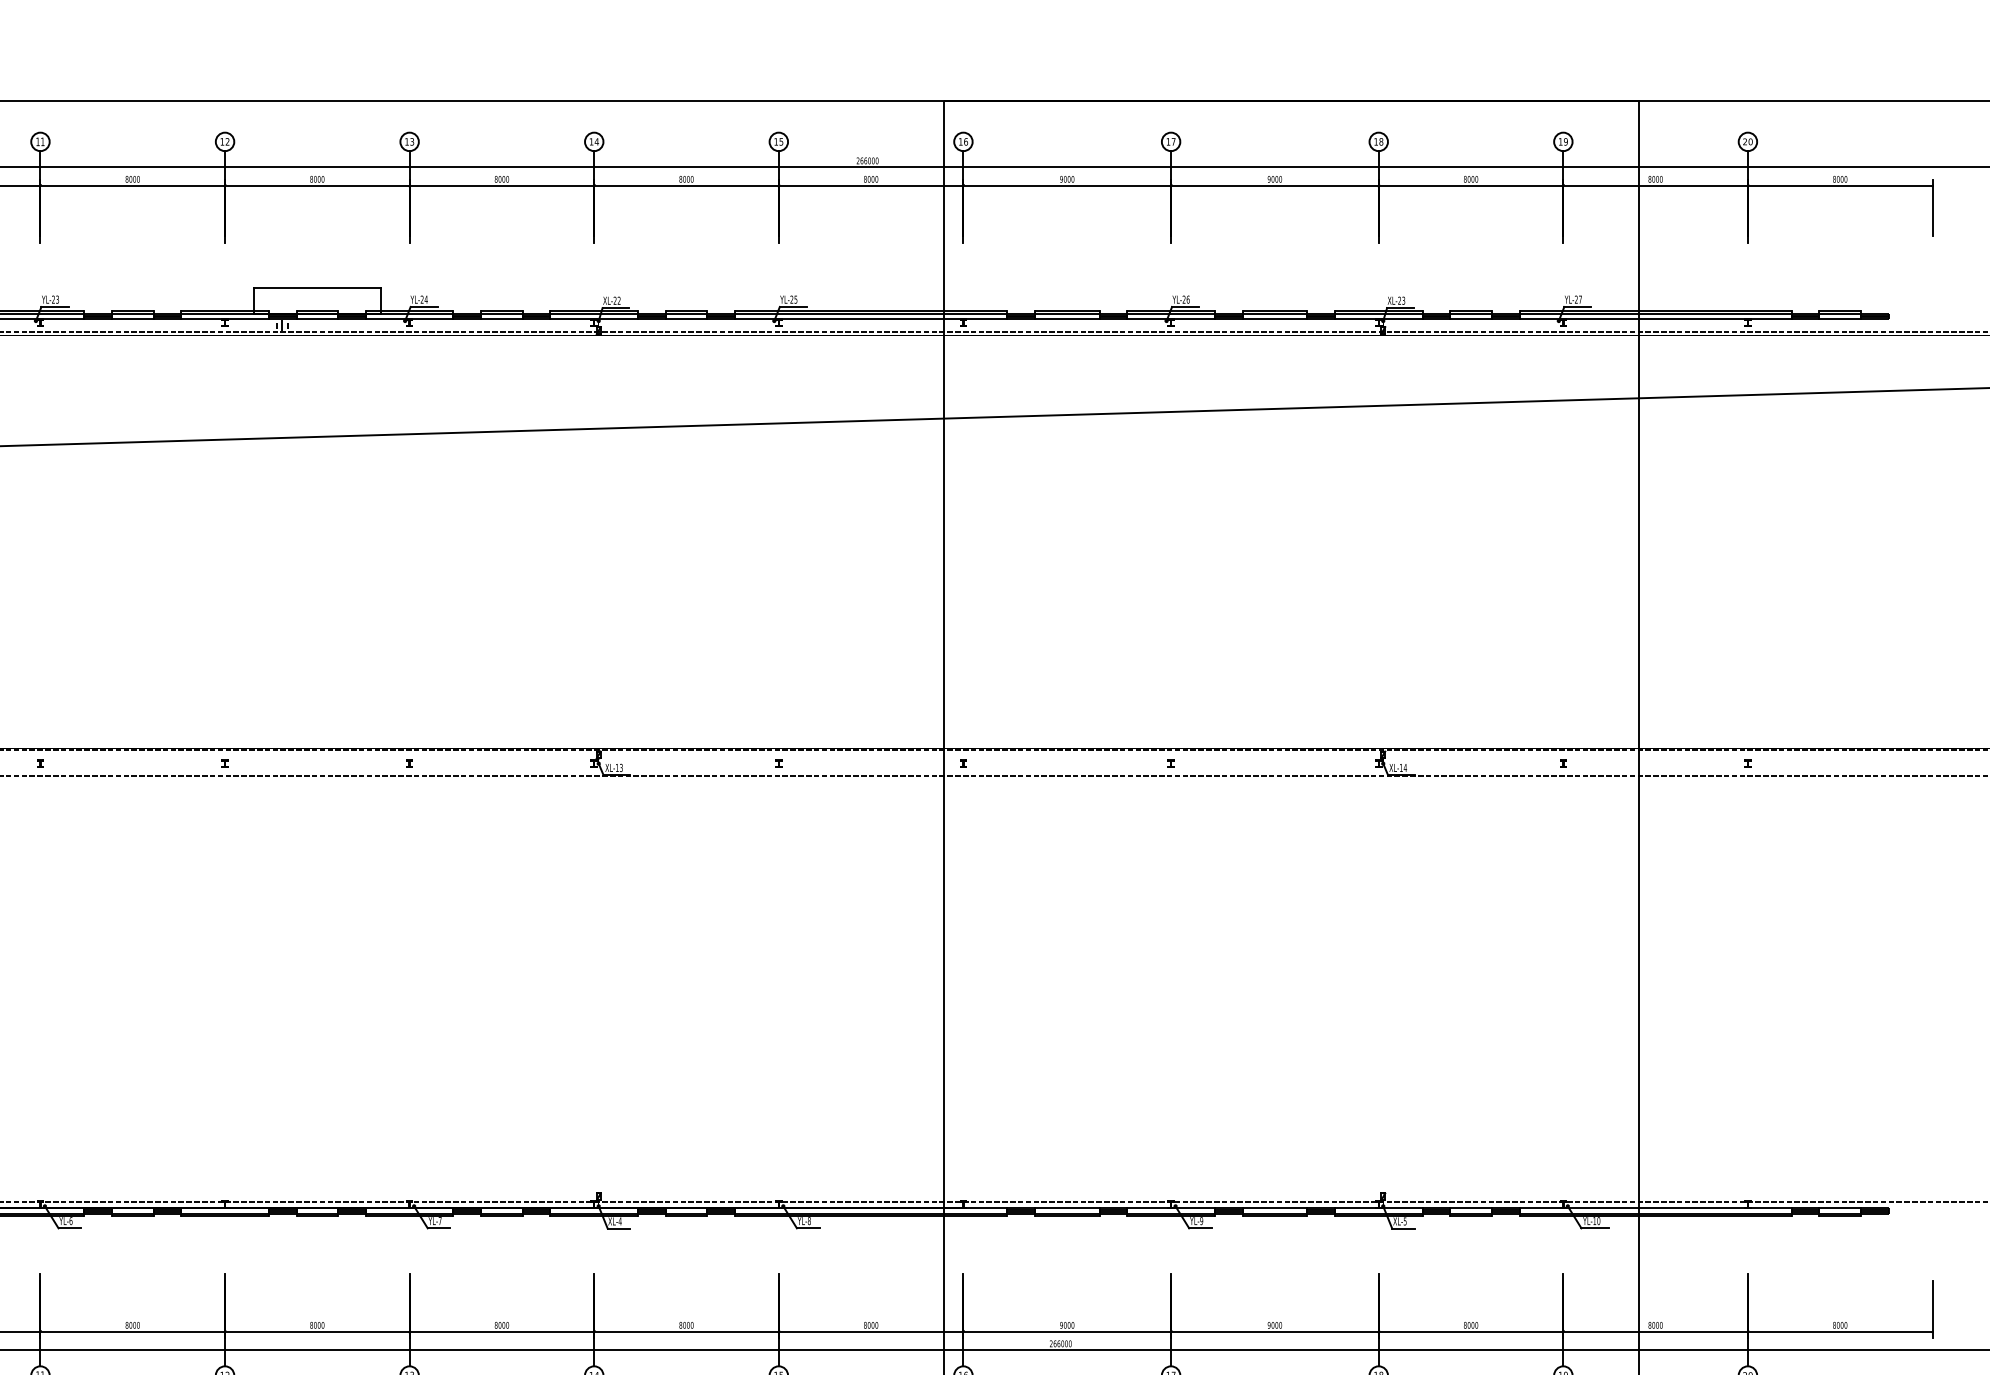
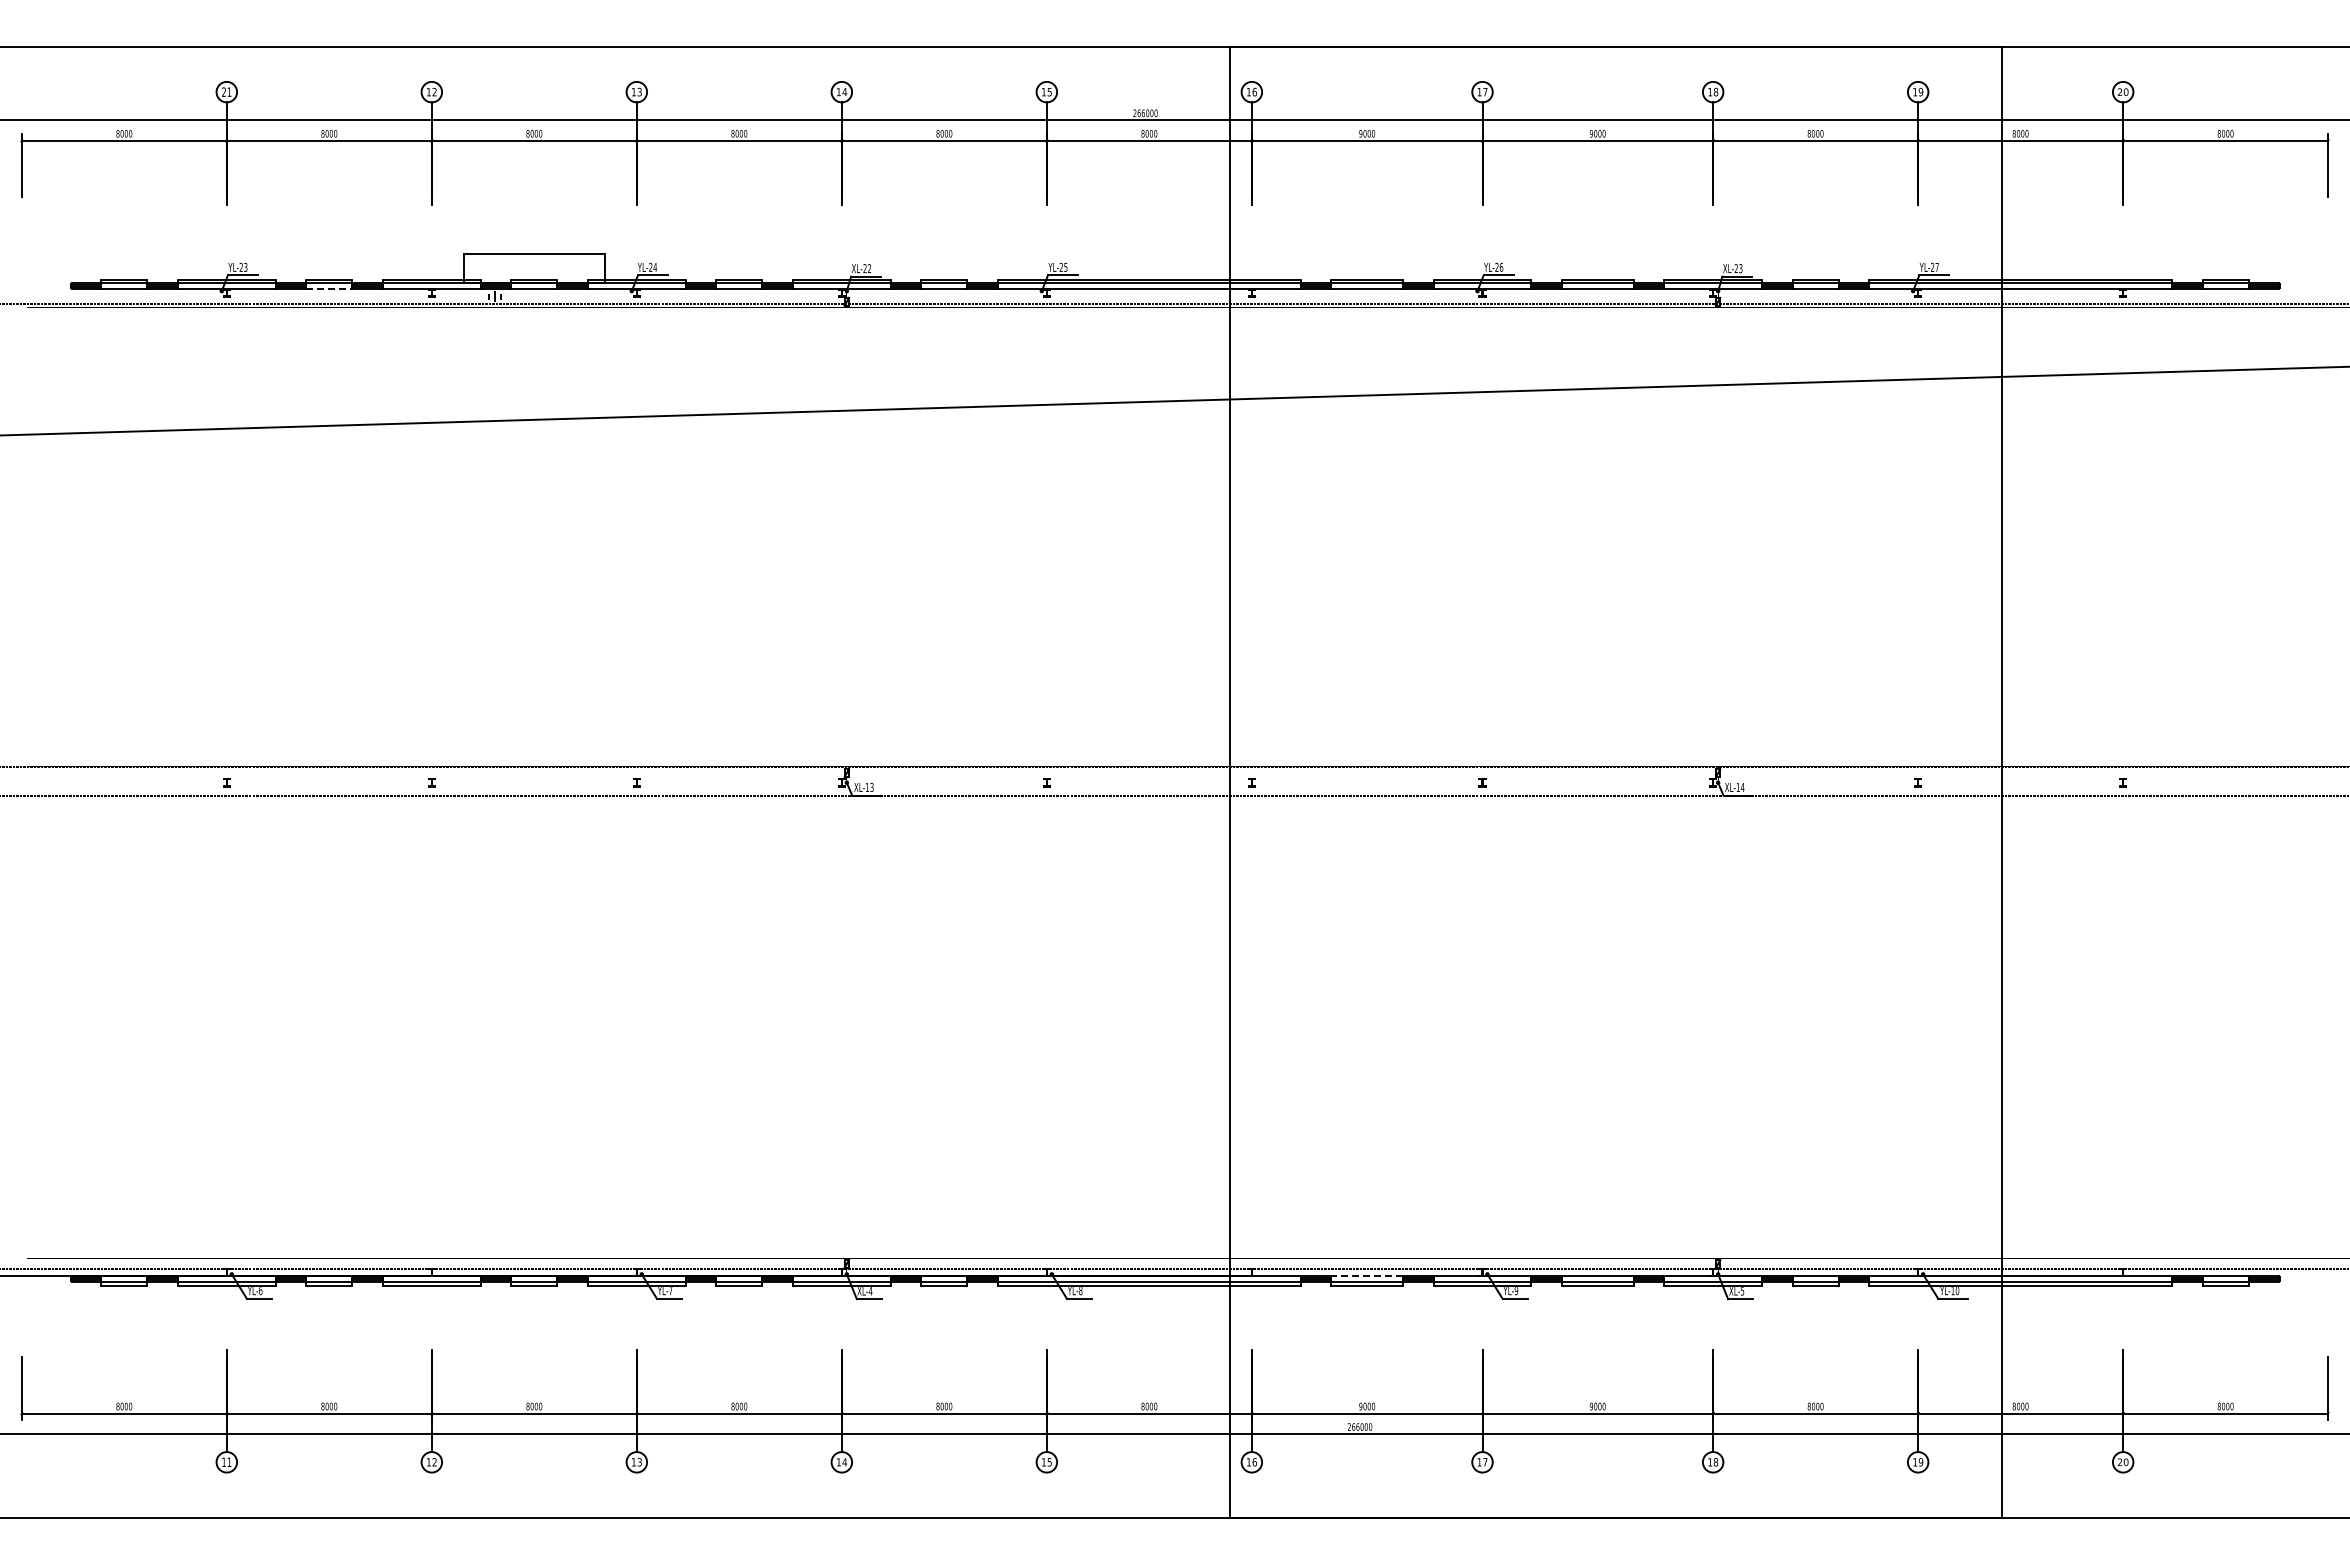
text: (37, 141) -> (223, 91), 11 -> 21
line: (132, 319) -> (329, 289), solid -> dashed
line: (1067, 1208) -> (1367, 1276), solid -> dashed

